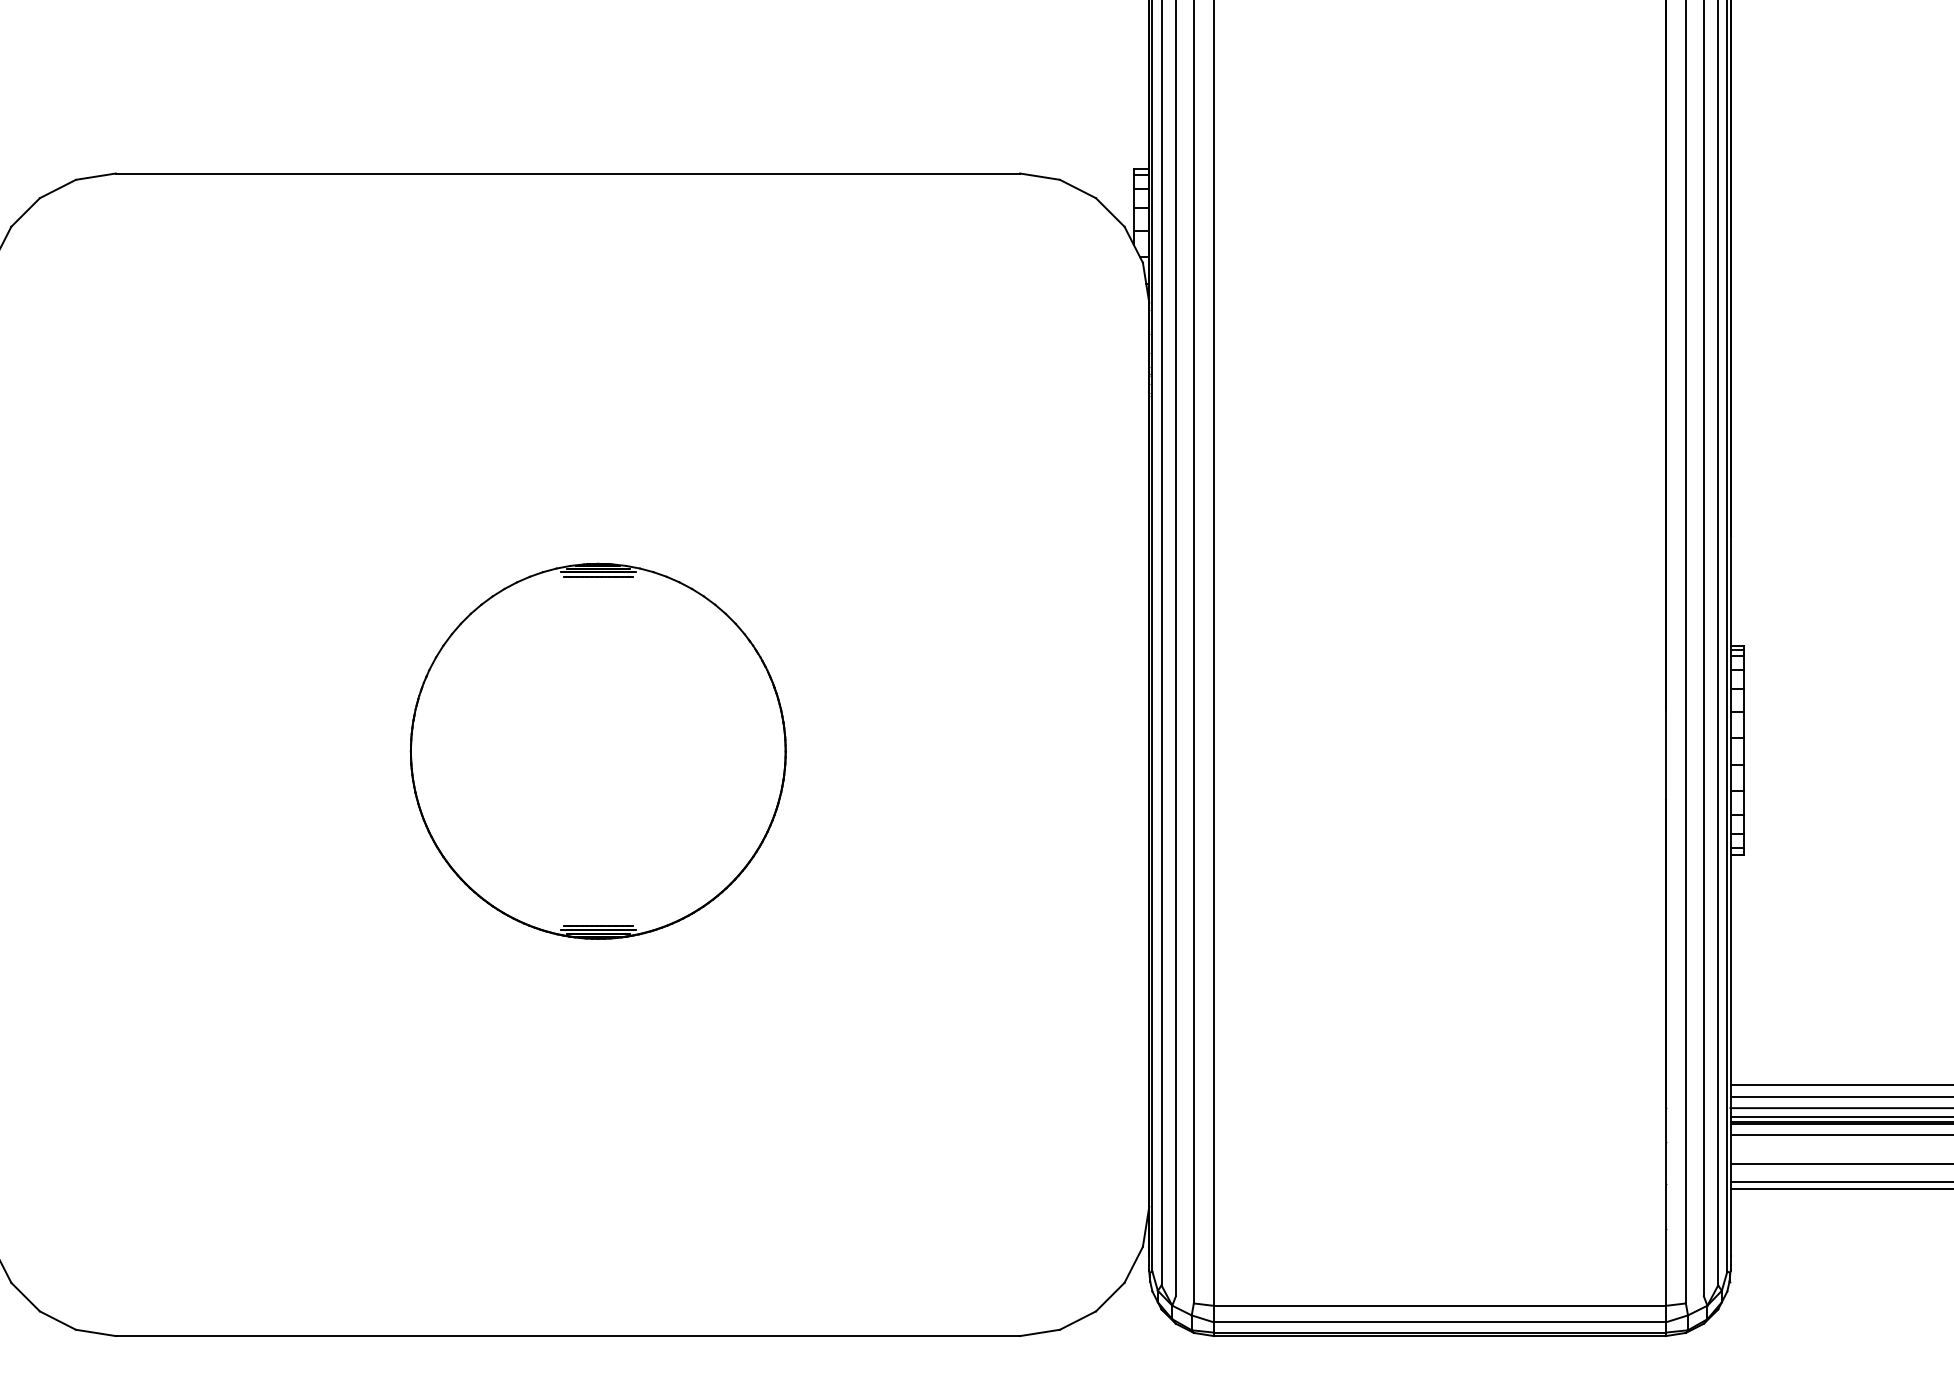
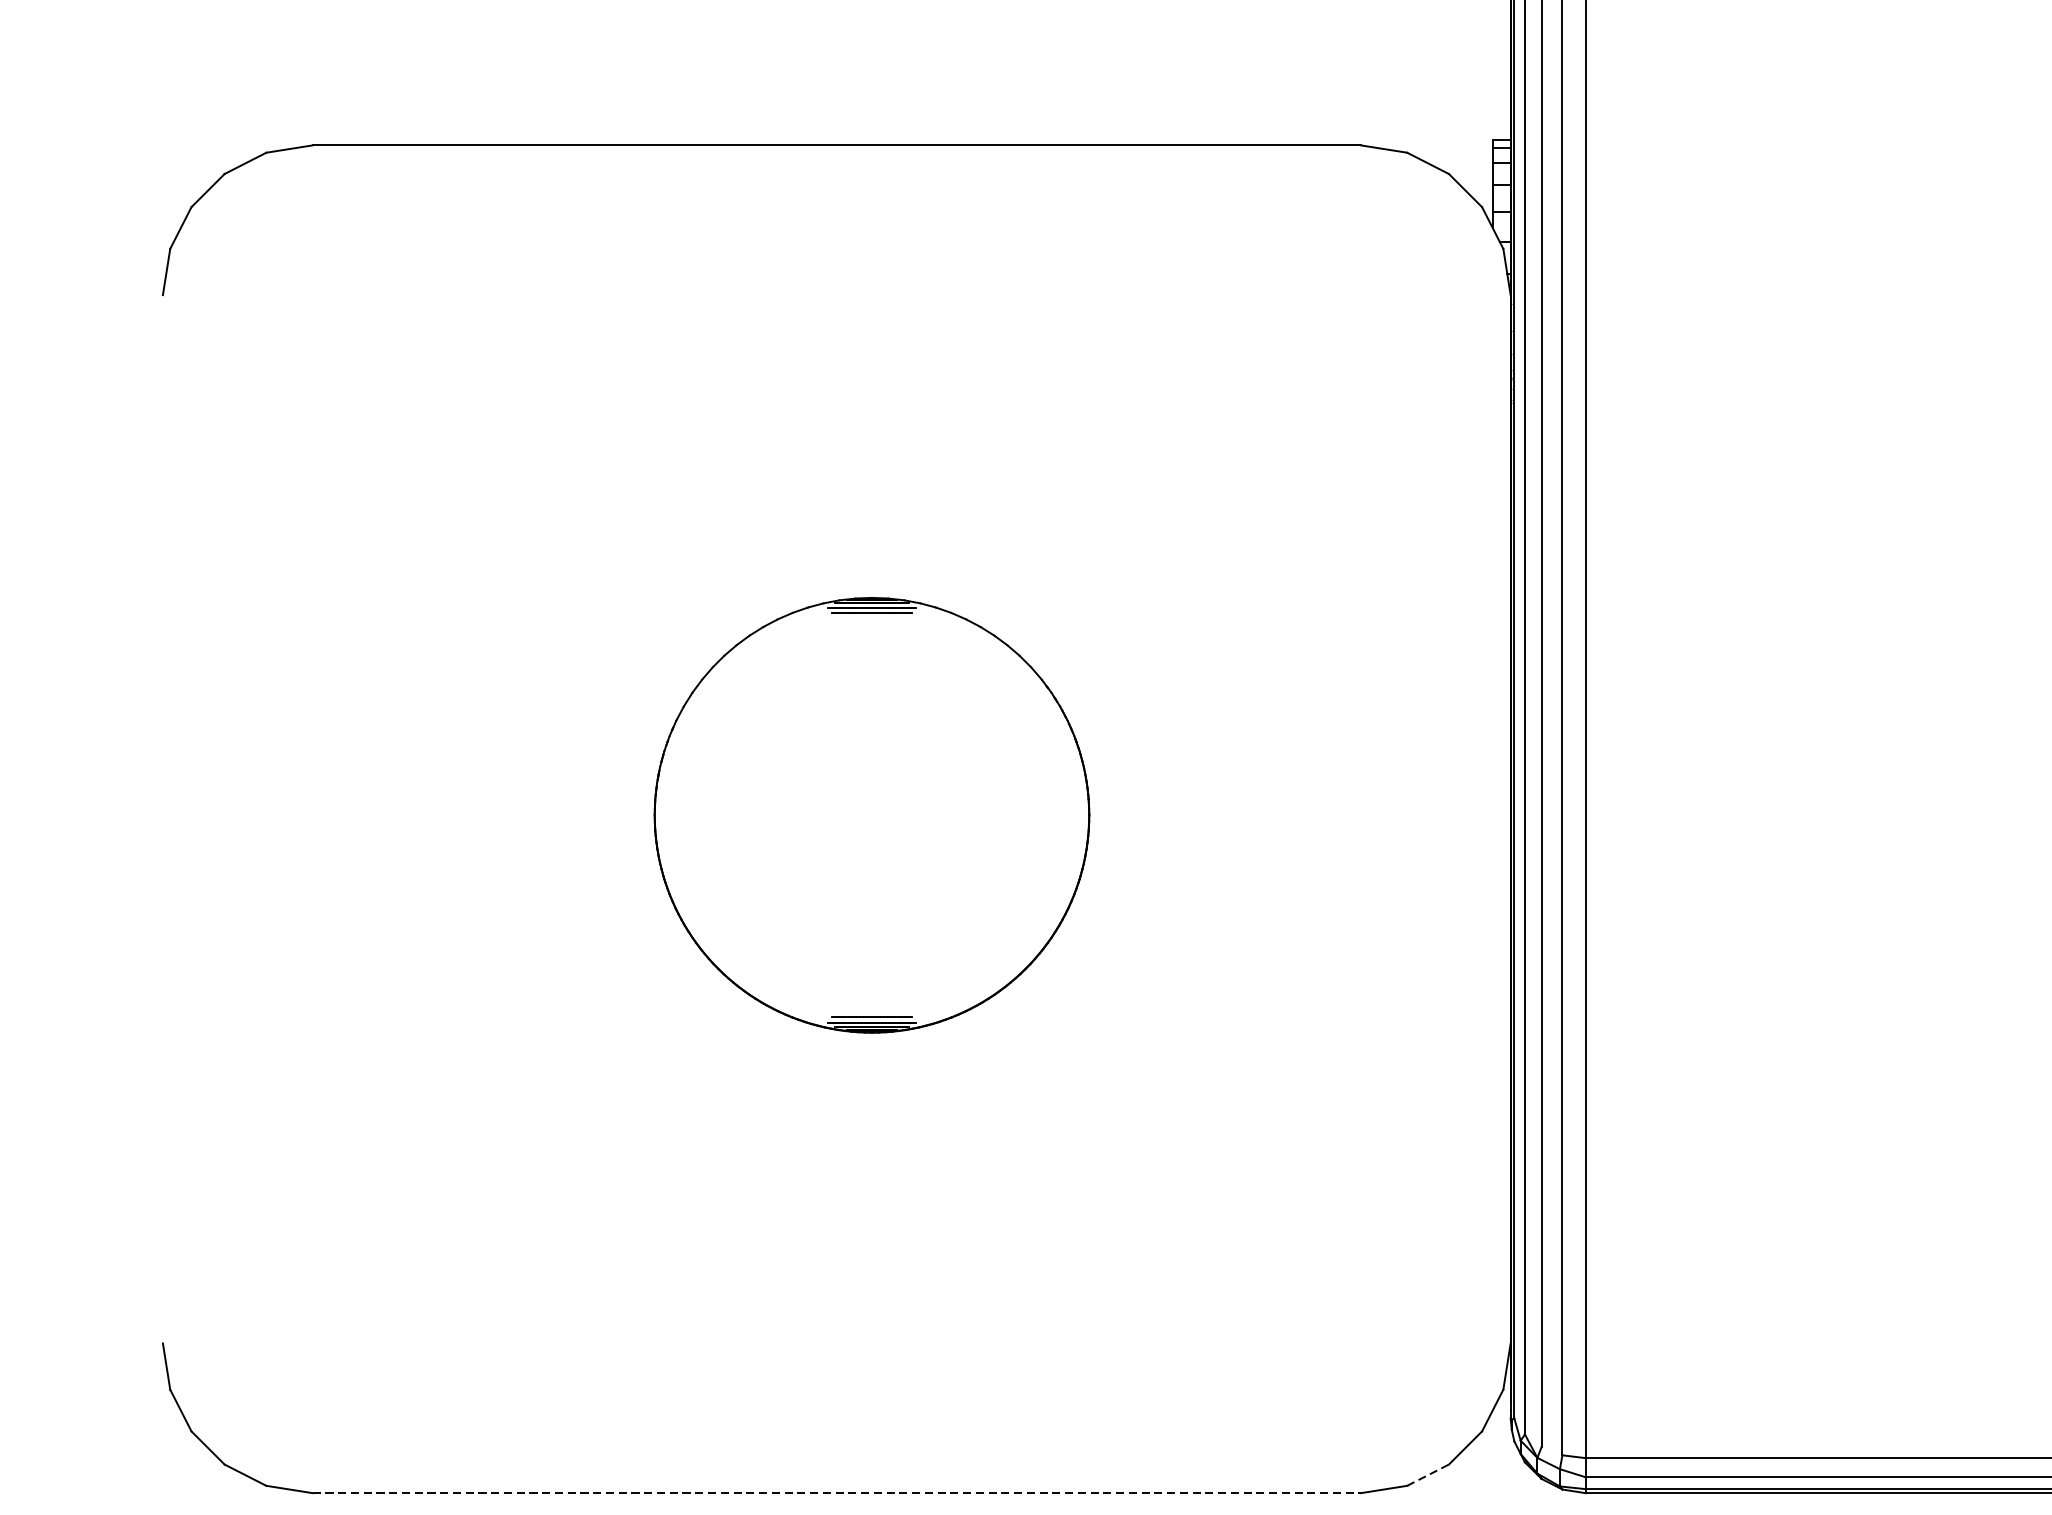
line: (1078, 1320) -> (1428, 1475), solid -> dashed
line: (568, 1336) -> (837, 1493), solid -> dashed

